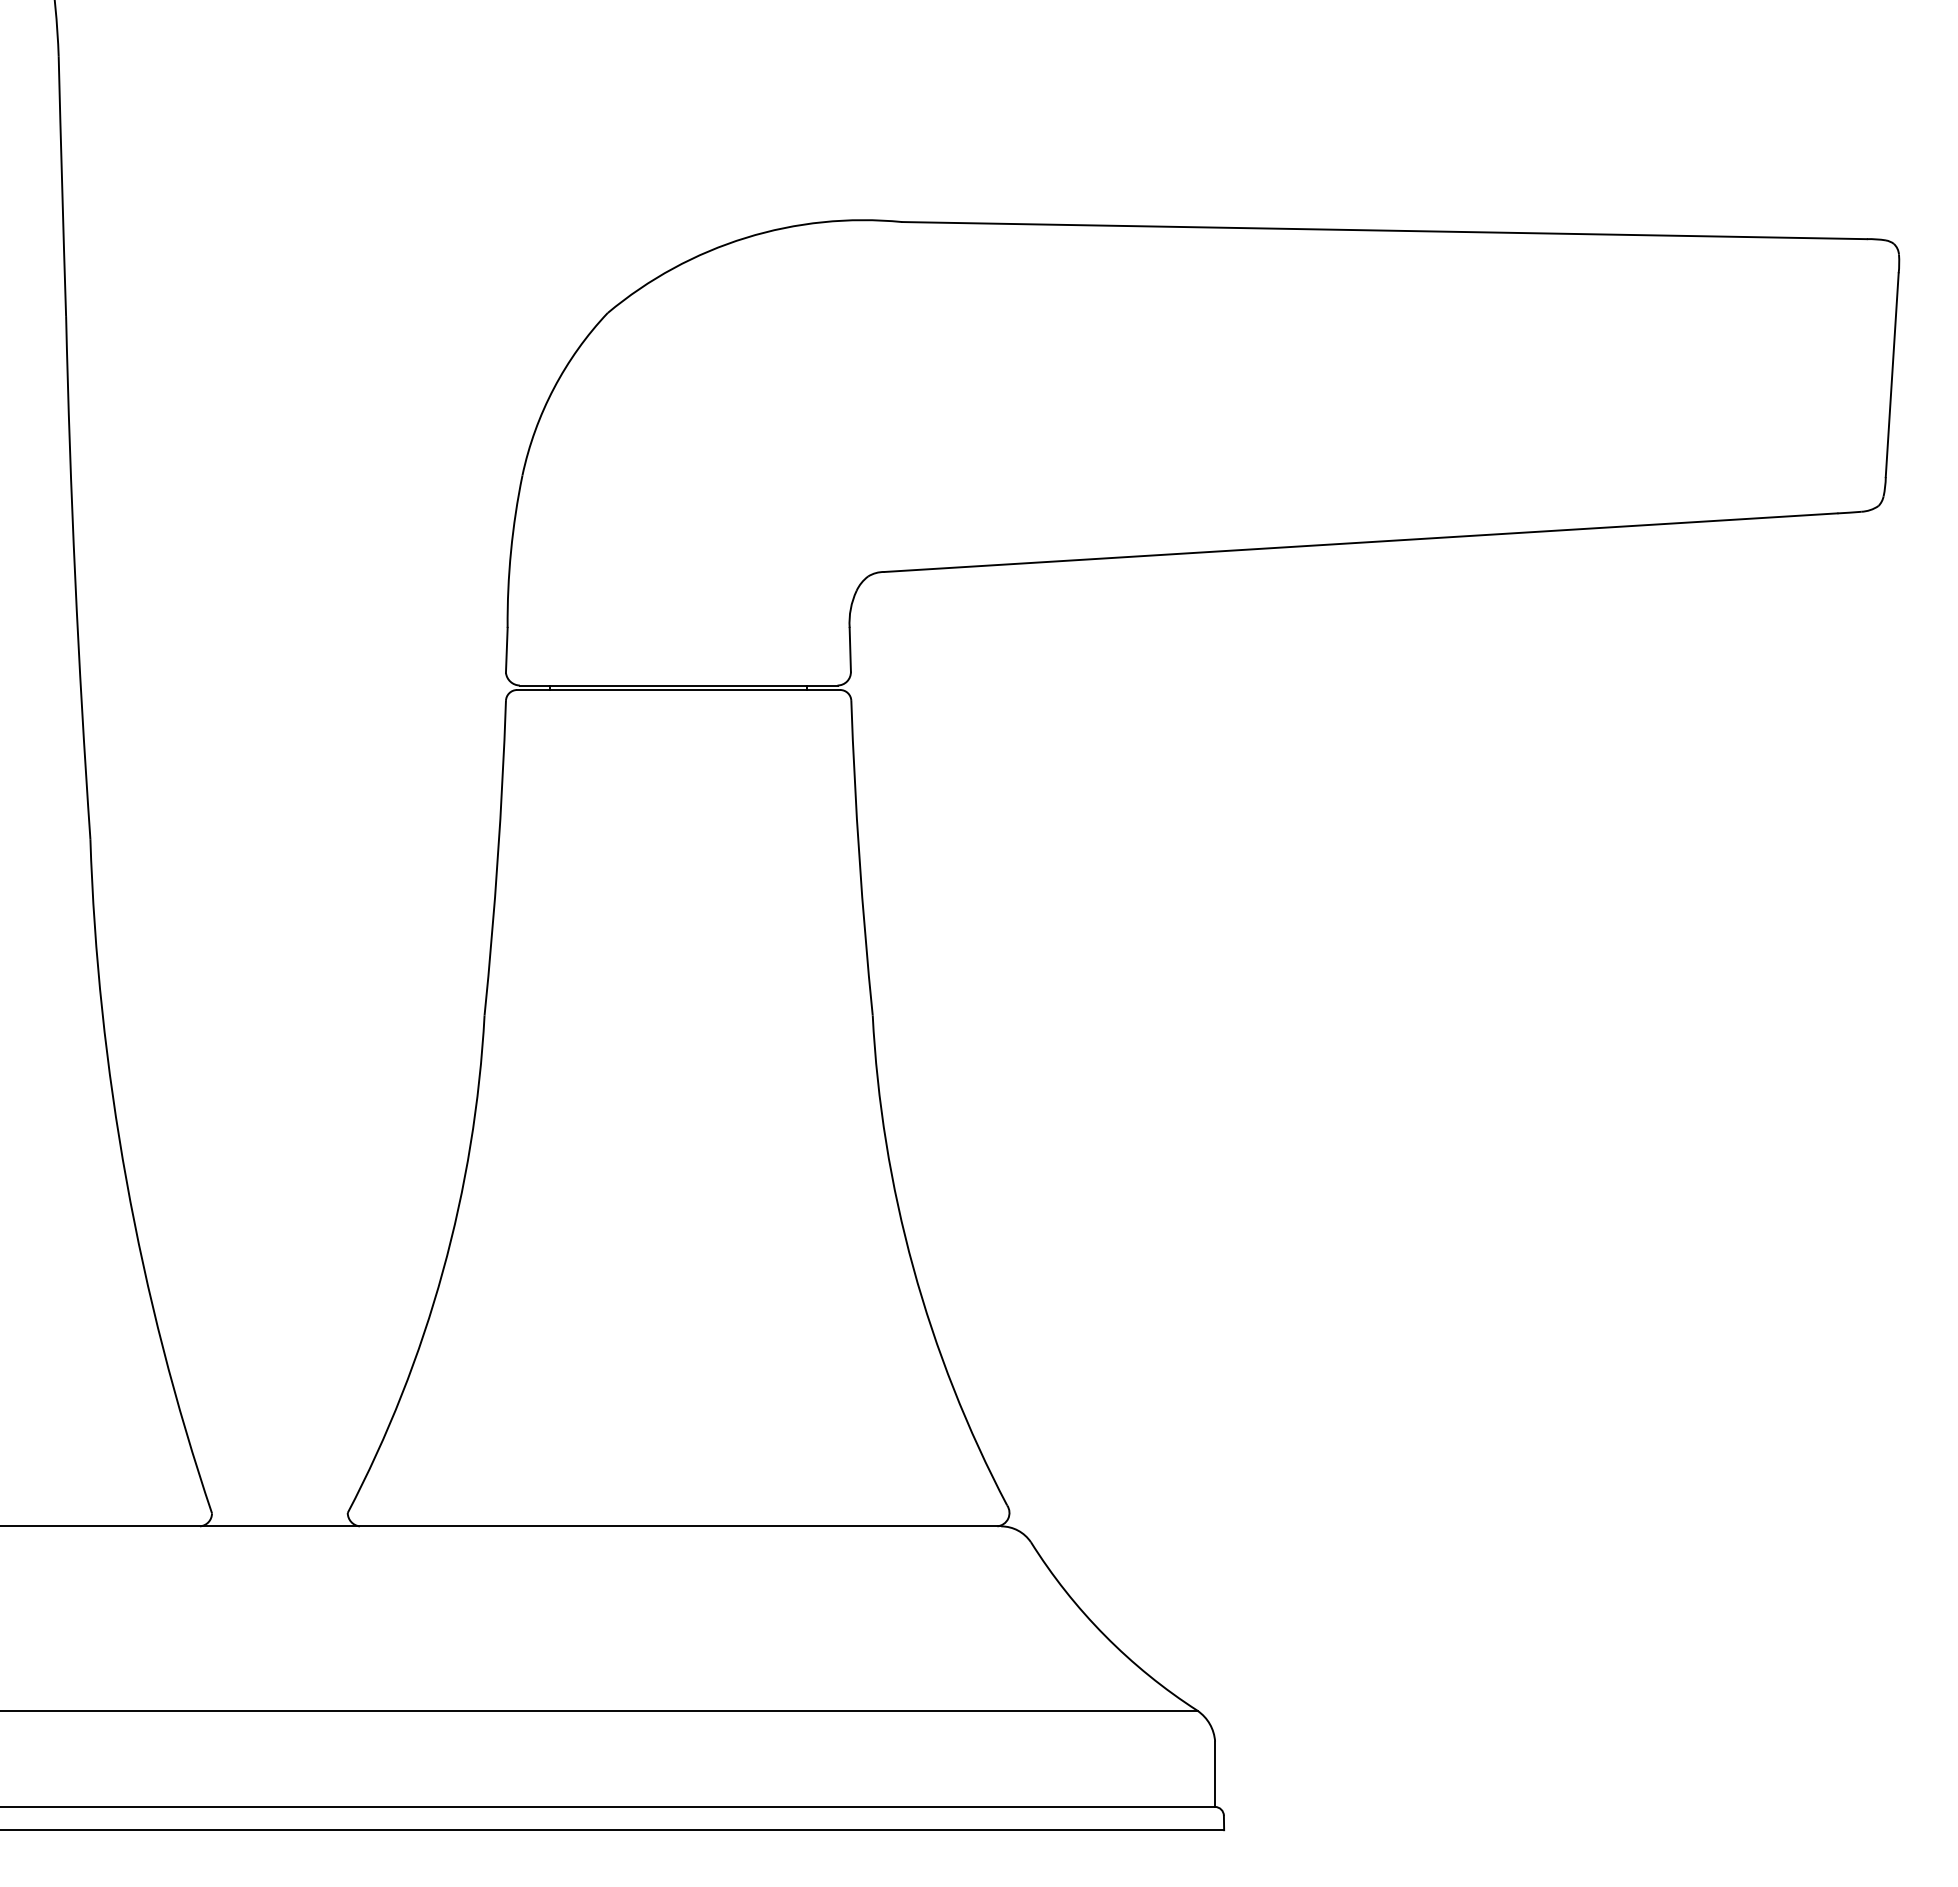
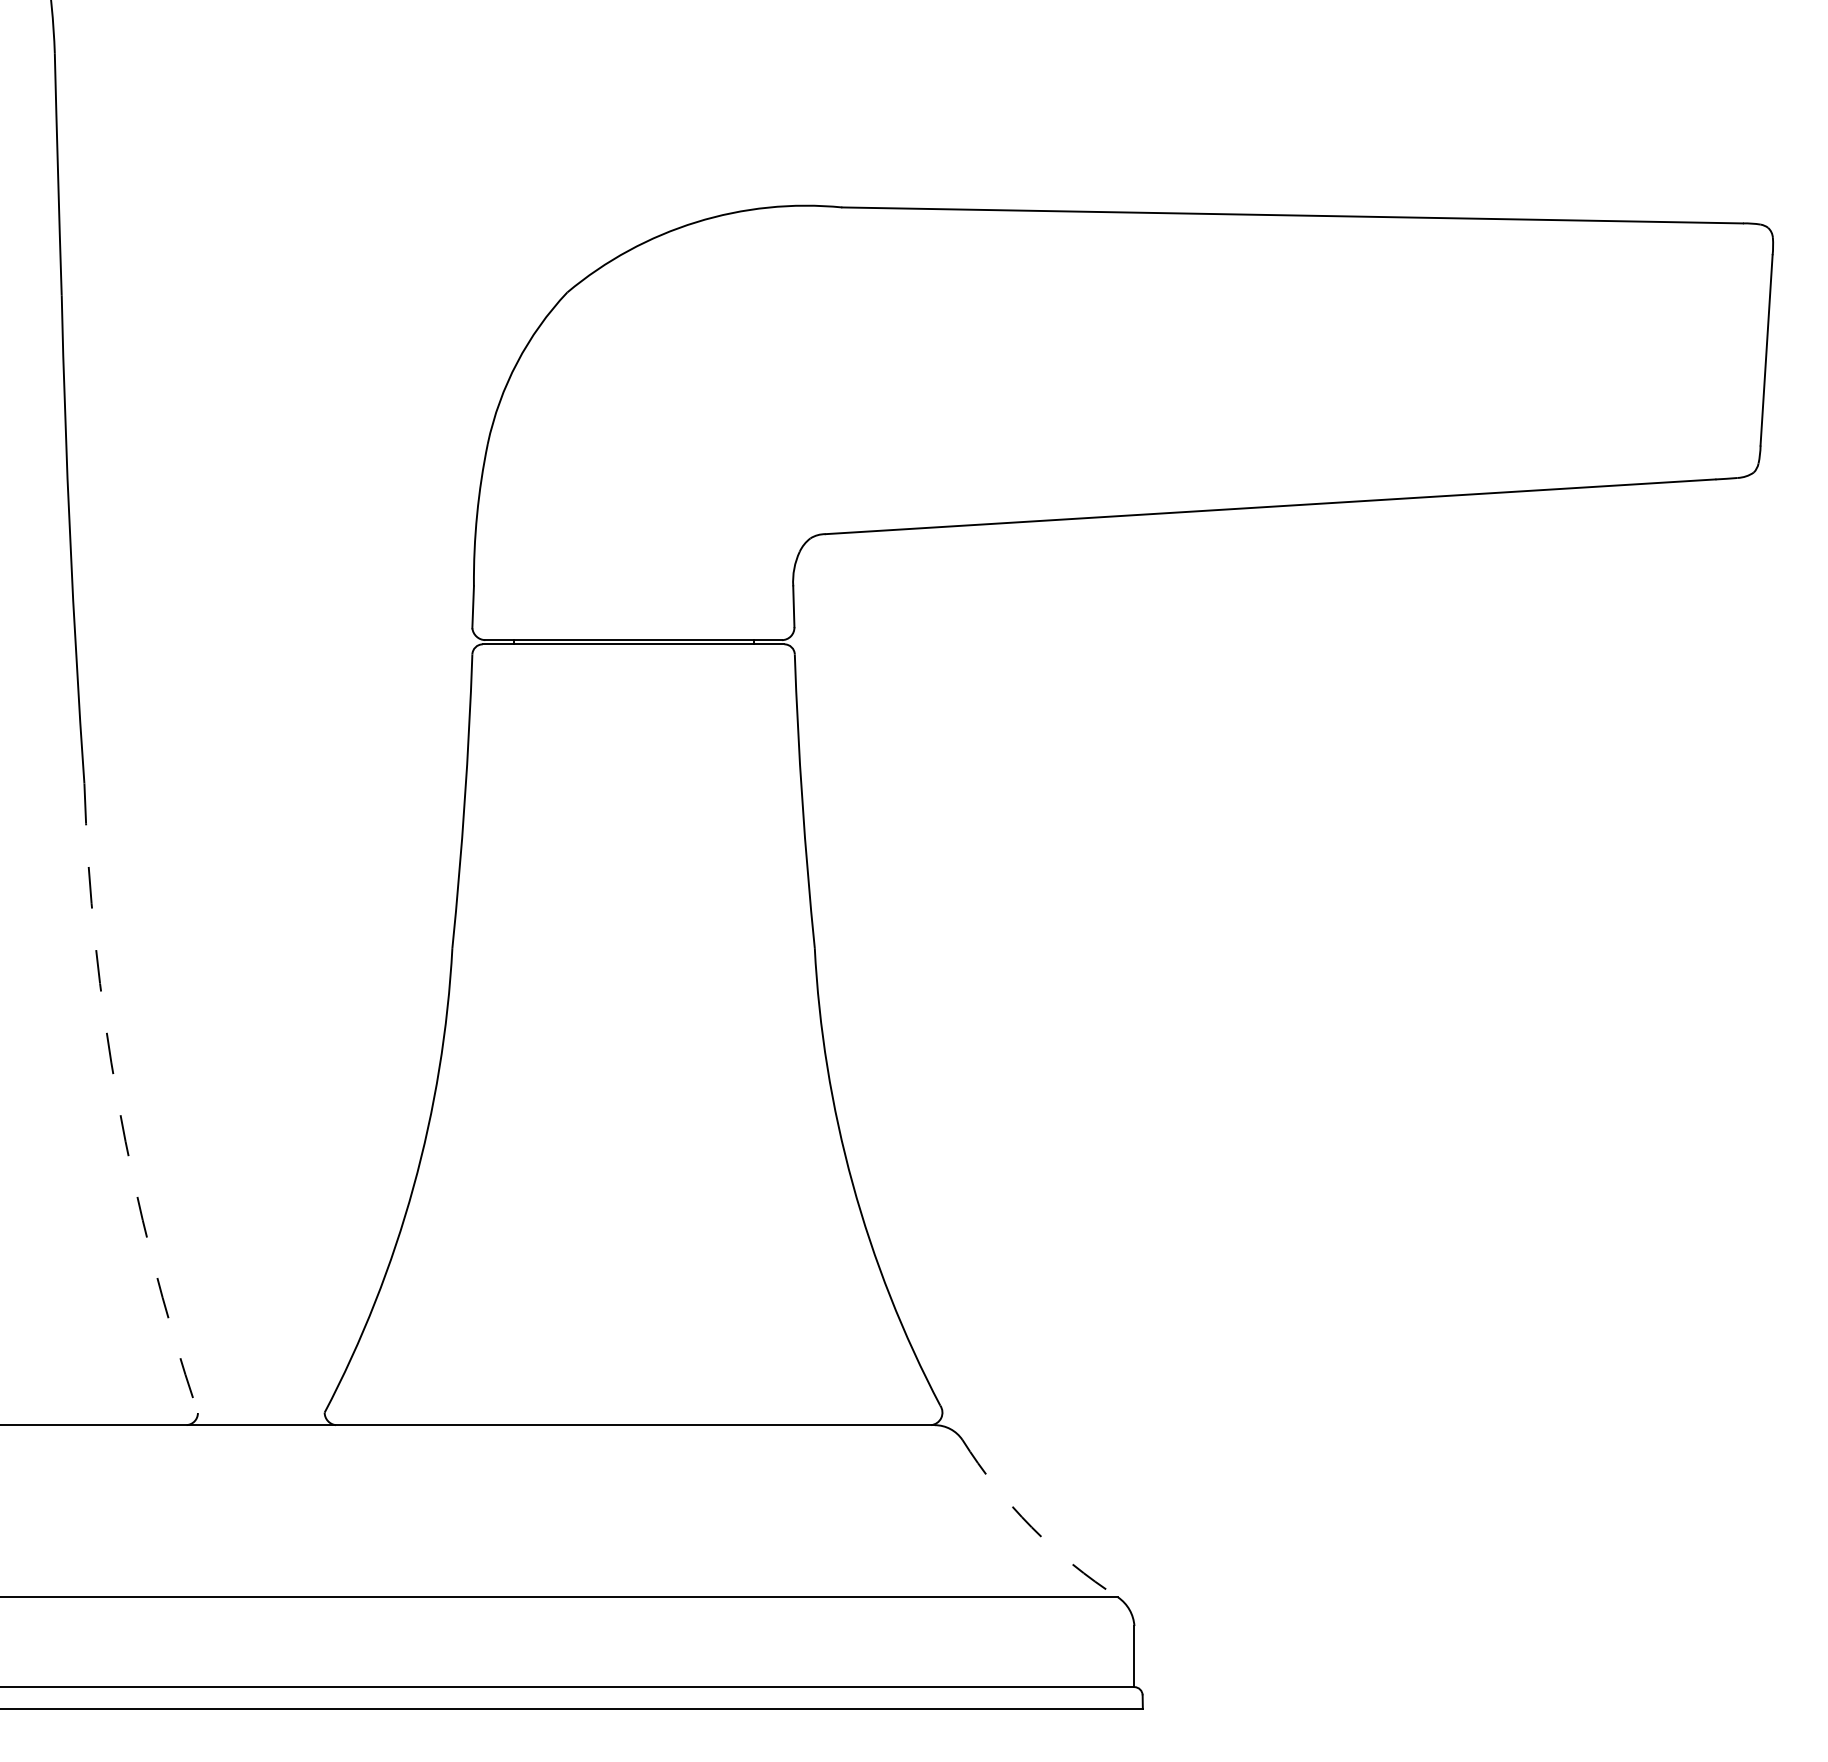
arc: (126, 1180) -> (118, 1102), solid -> dashed
arc: (1105, 1635) -> (1032, 1527), solid -> dashed

